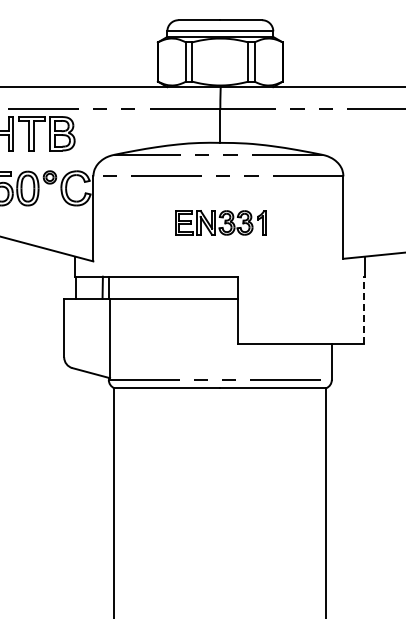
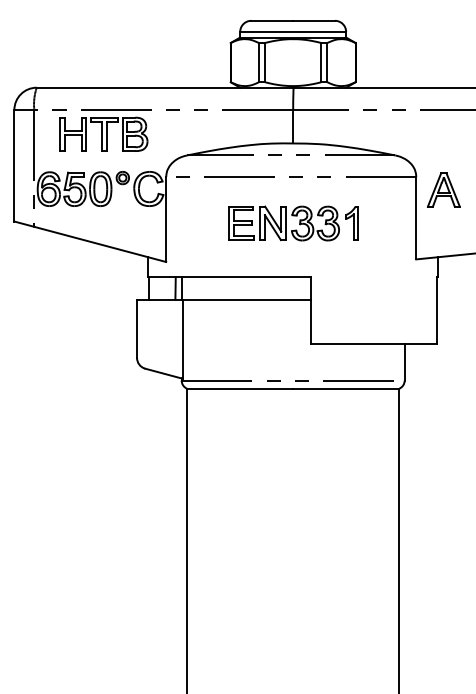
part: (370, 188) -> (443, 189), added
part: (220, 222) -> (293, 223), size x1.43
line: (364, 309) -> (437, 310), dashed -> solid

